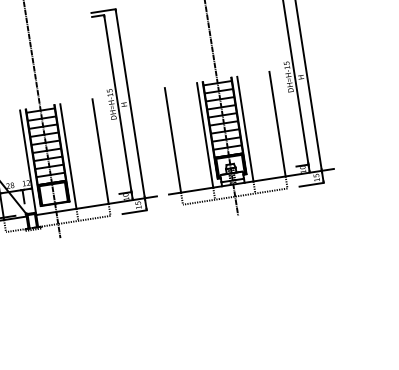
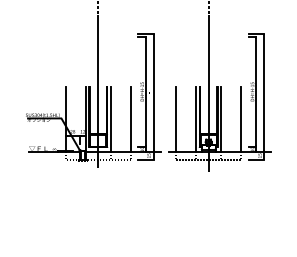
hatch: (223, 119) -> (208, 111), removed
hatch: (46, 146) -> (98, 111), removed

